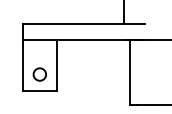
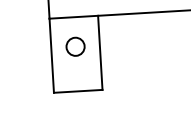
circle: (39, 74) -> (75, 46), moved

